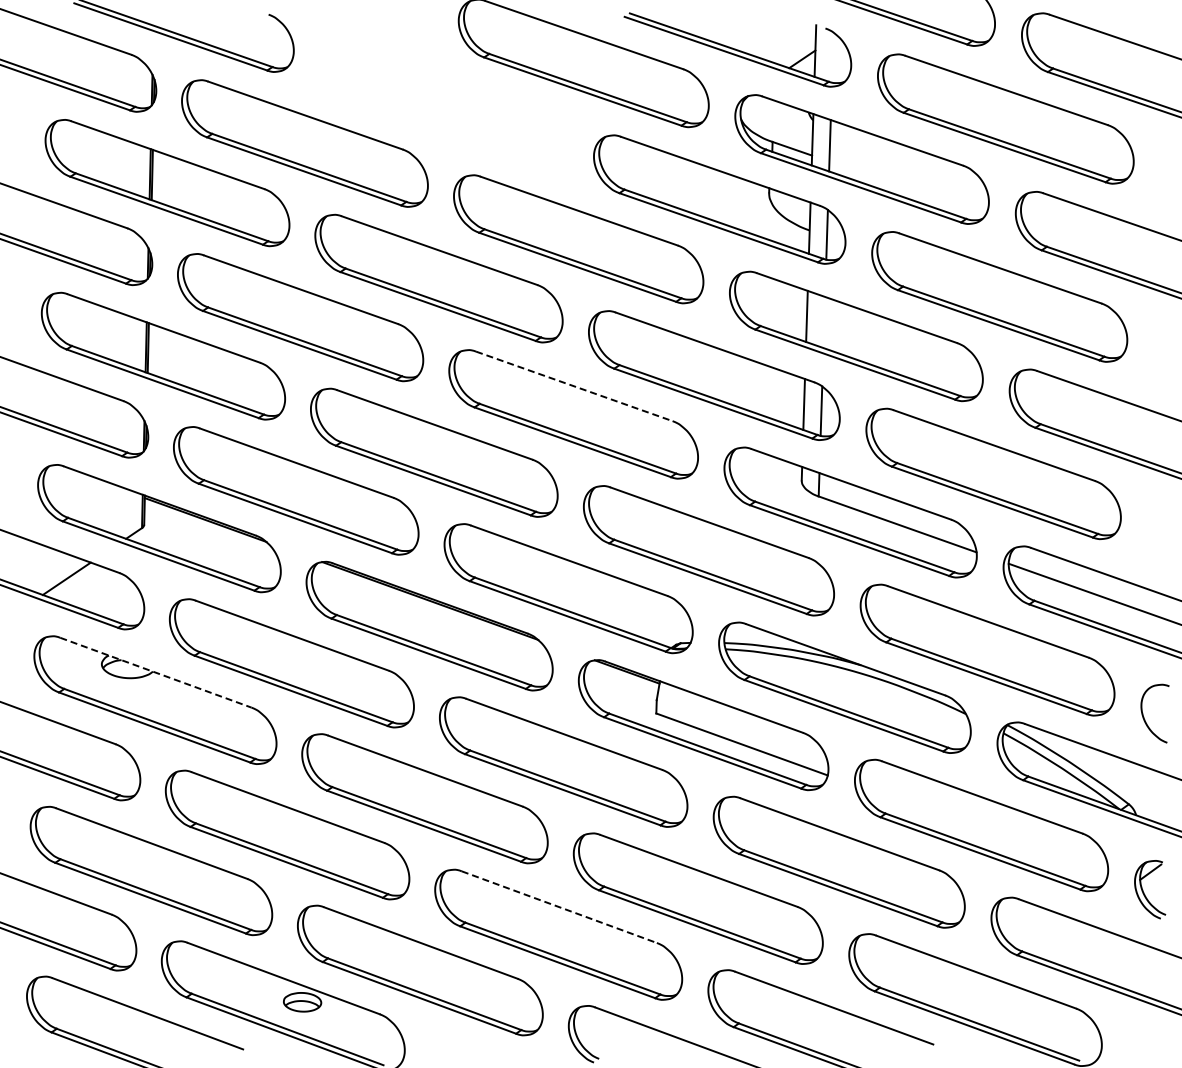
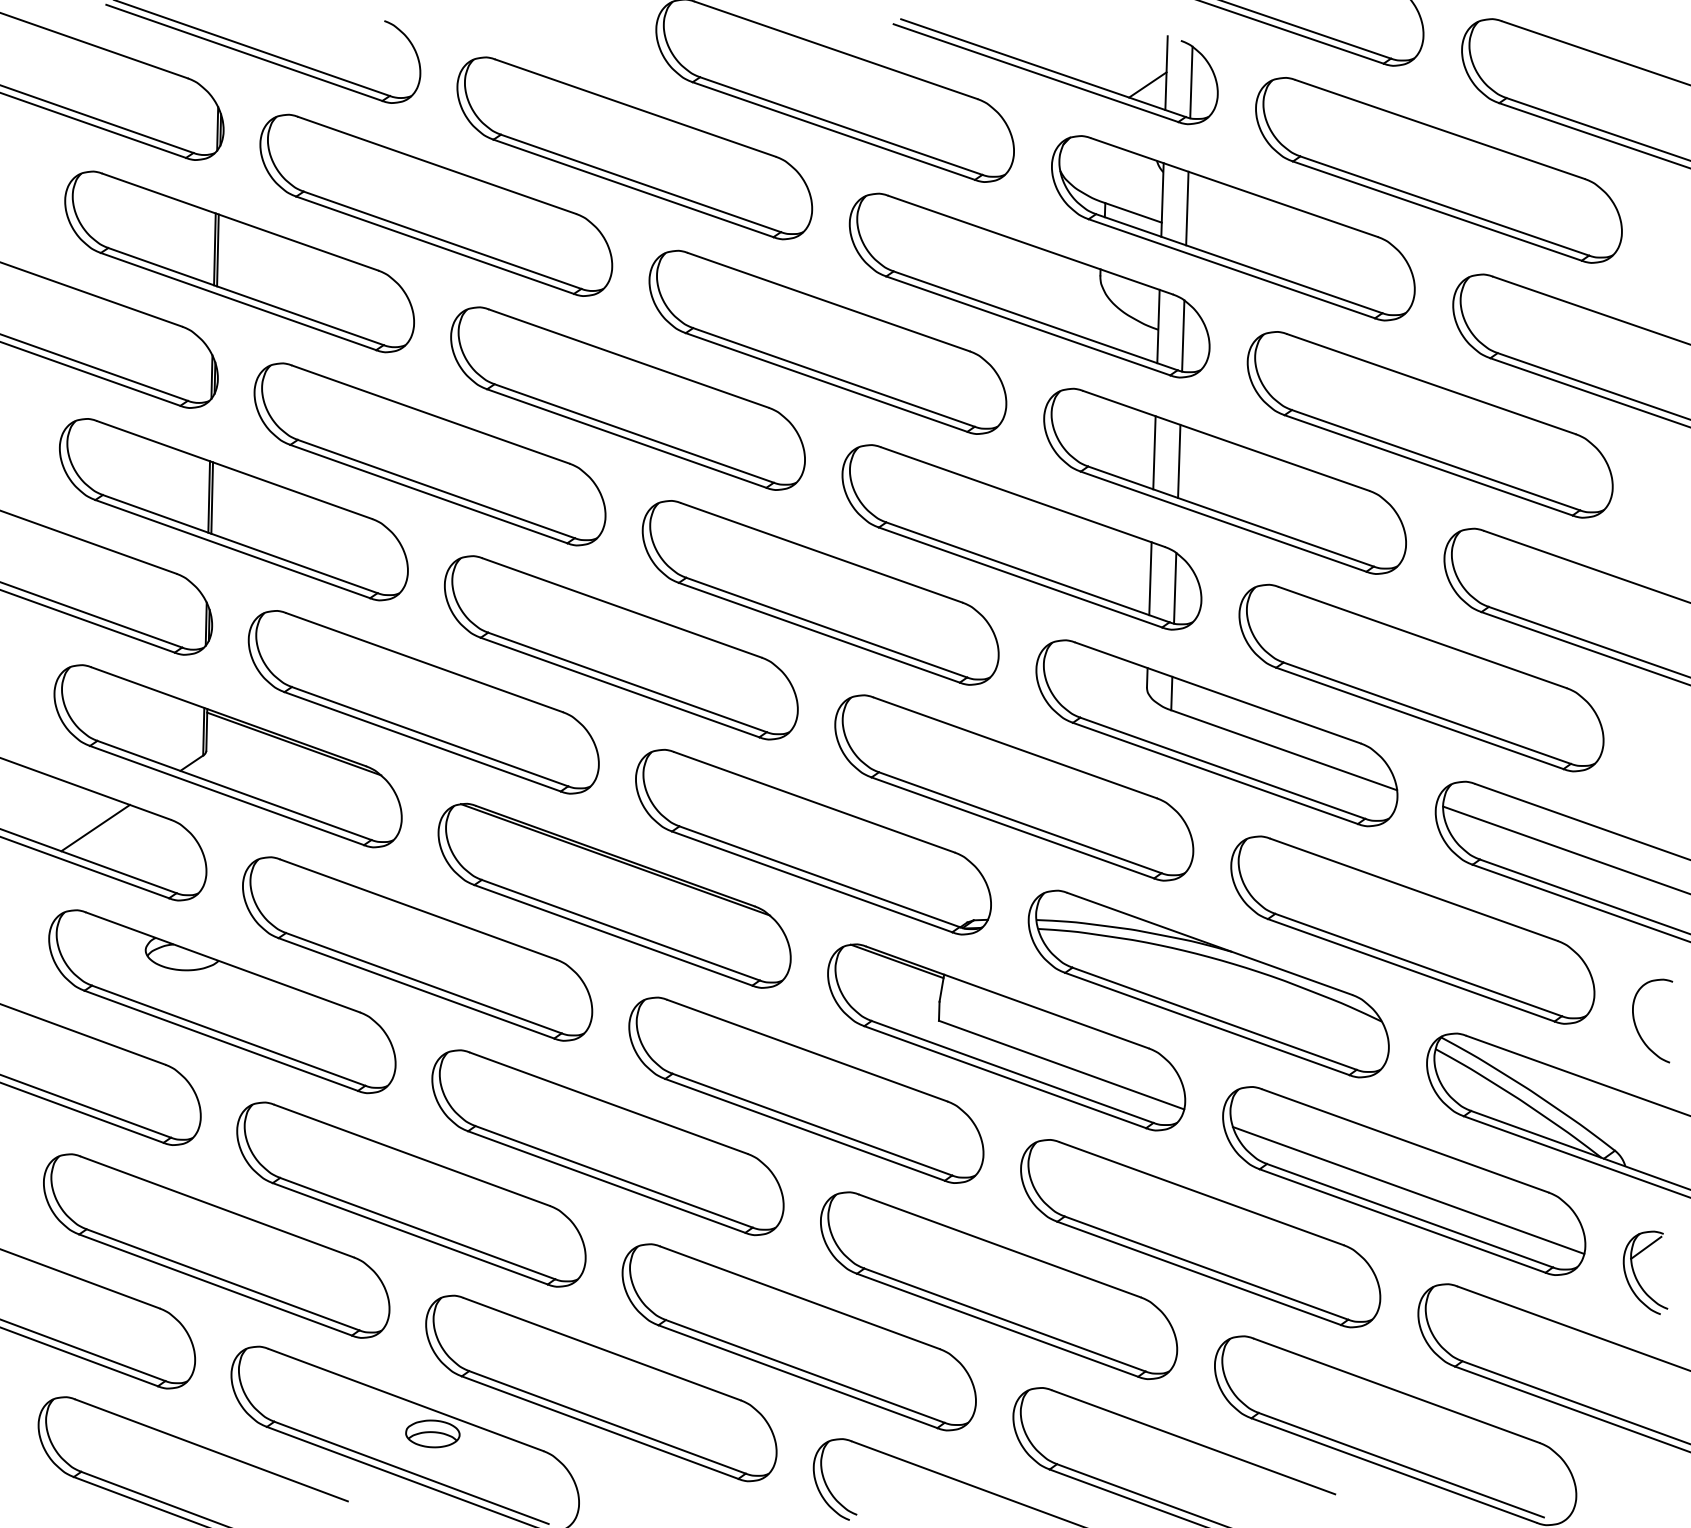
line: (832, 57) -> (1190, 82), added
part: (443, 103) -> (634, 148), added
line: (824, 322) -> (1179, 461), added
line: (574, 386) -> (821, 552), dashed -> solid
line: (155, 672) -> (222, 962), dashed -> solid
line: (984, 831) -> (1408, 1189), added
line: (559, 907) -> (800, 1298), dashed -> solid

